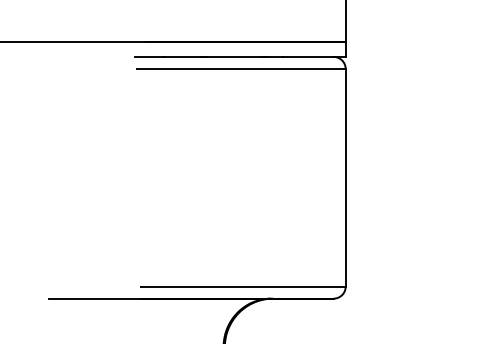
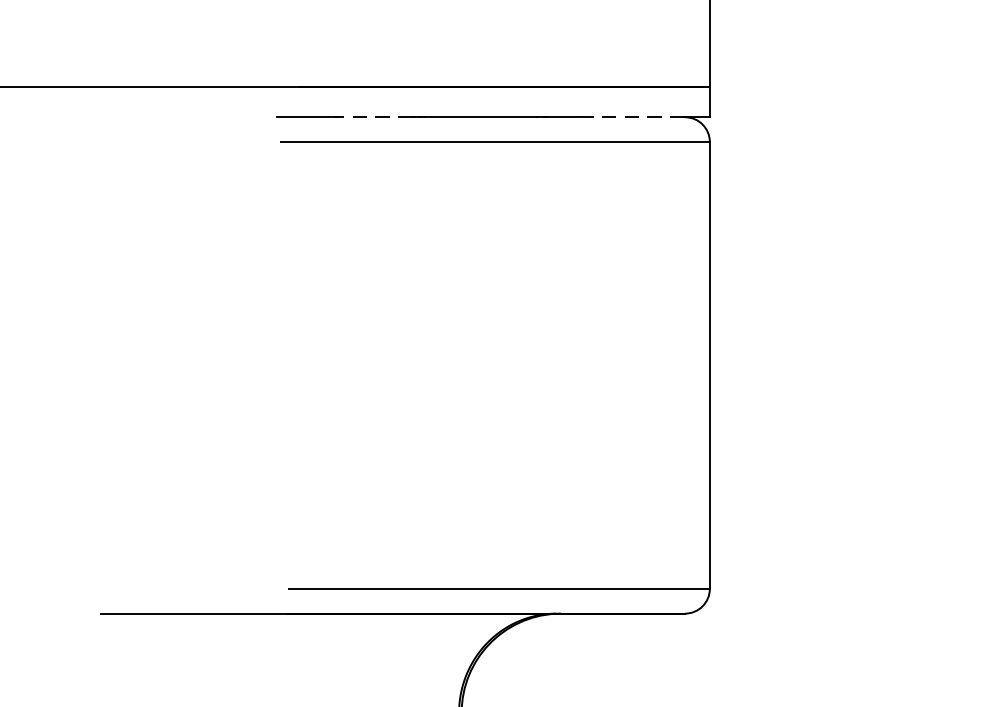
line: (182, 56) -> (374, 116), solid -> dashed
line: (307, 56) -> (631, 116), solid -> dashed

